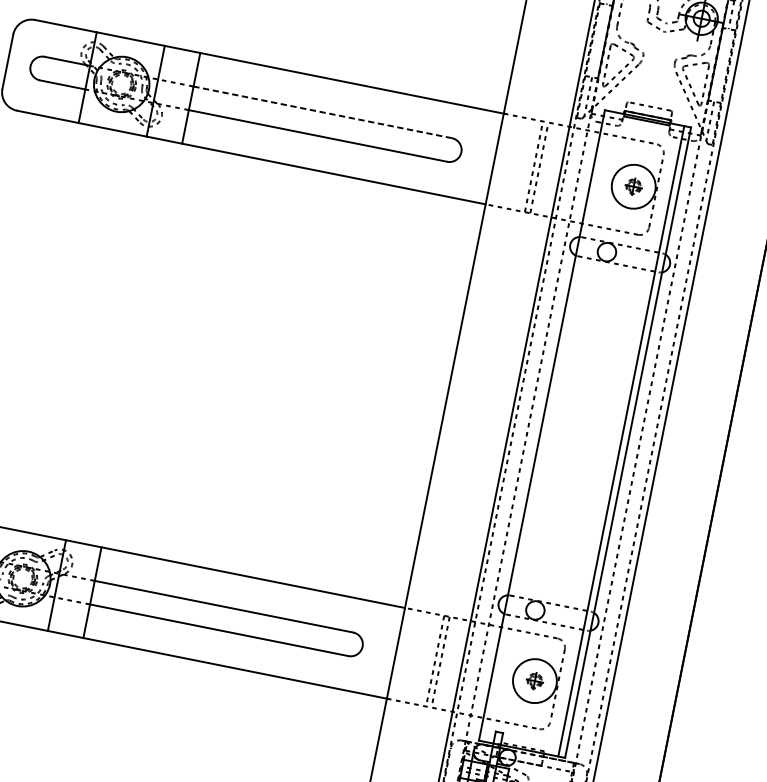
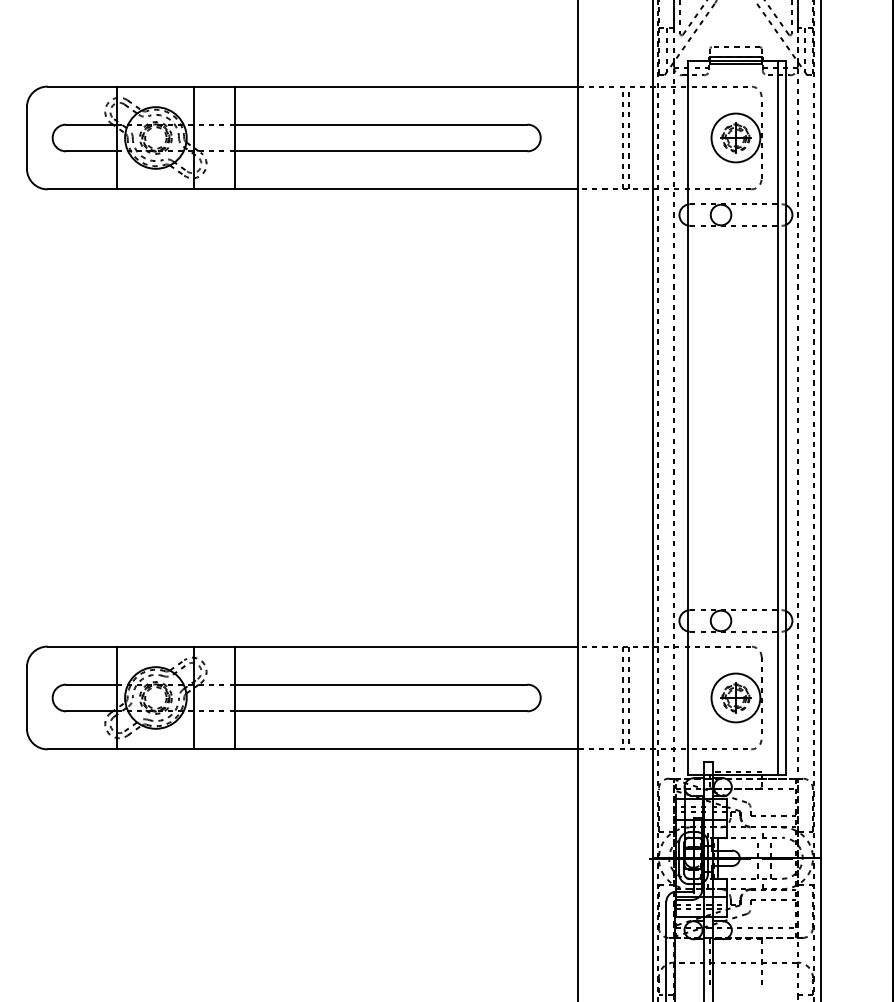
line: (322, 112) -> (380, 124), dashed -> solid
part: (633, 186) -> (735, 137), size x1.67
part: (534, 680) -> (735, 697), size x1.67

